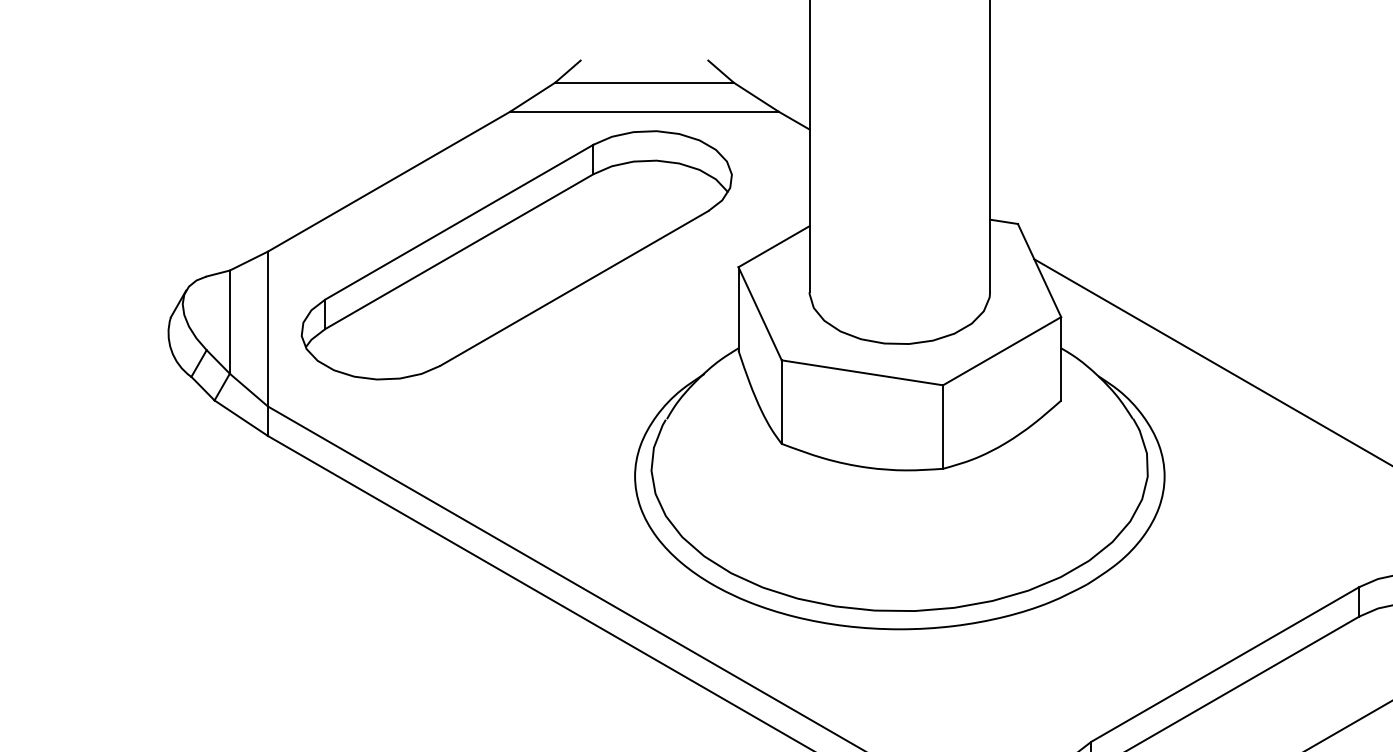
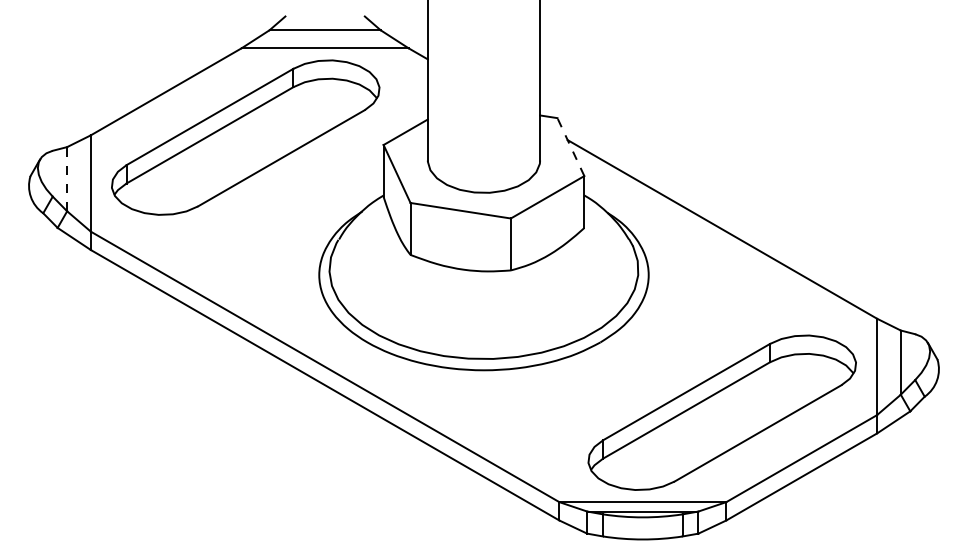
line: (1038, 271) -> (570, 147), solid -> dashed
line: (230, 321) -> (67, 178), solid -> dashed

